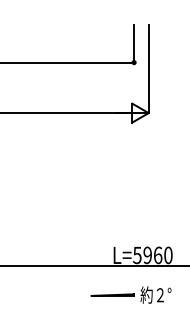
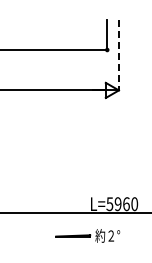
line: (148, 69) -> (118, 55), solid -> dashed
part: (130, 294) -> (87, 235), moved

